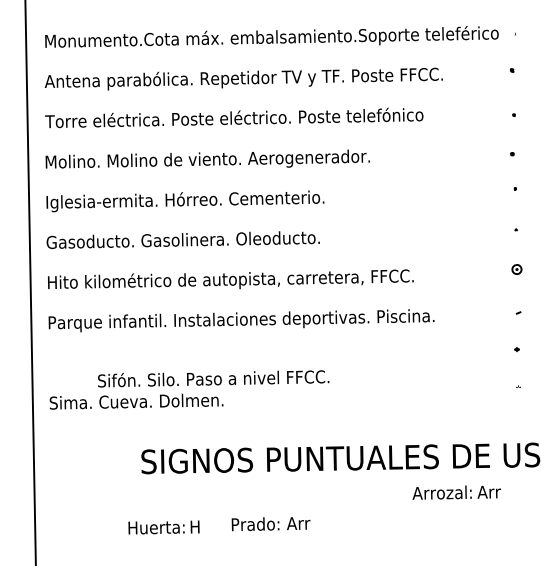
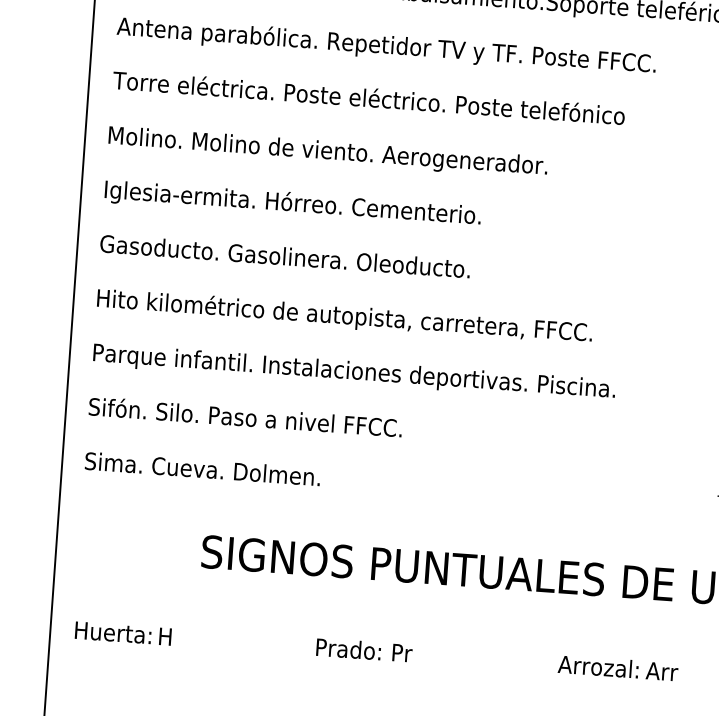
text: (213, 378) -> (245, 417), moved
text: (456, 492) -> (617, 668), moved
text: (298, 523) -> (406, 653), Arr -> Pr
text: (163, 527) -> (122, 633), moved

